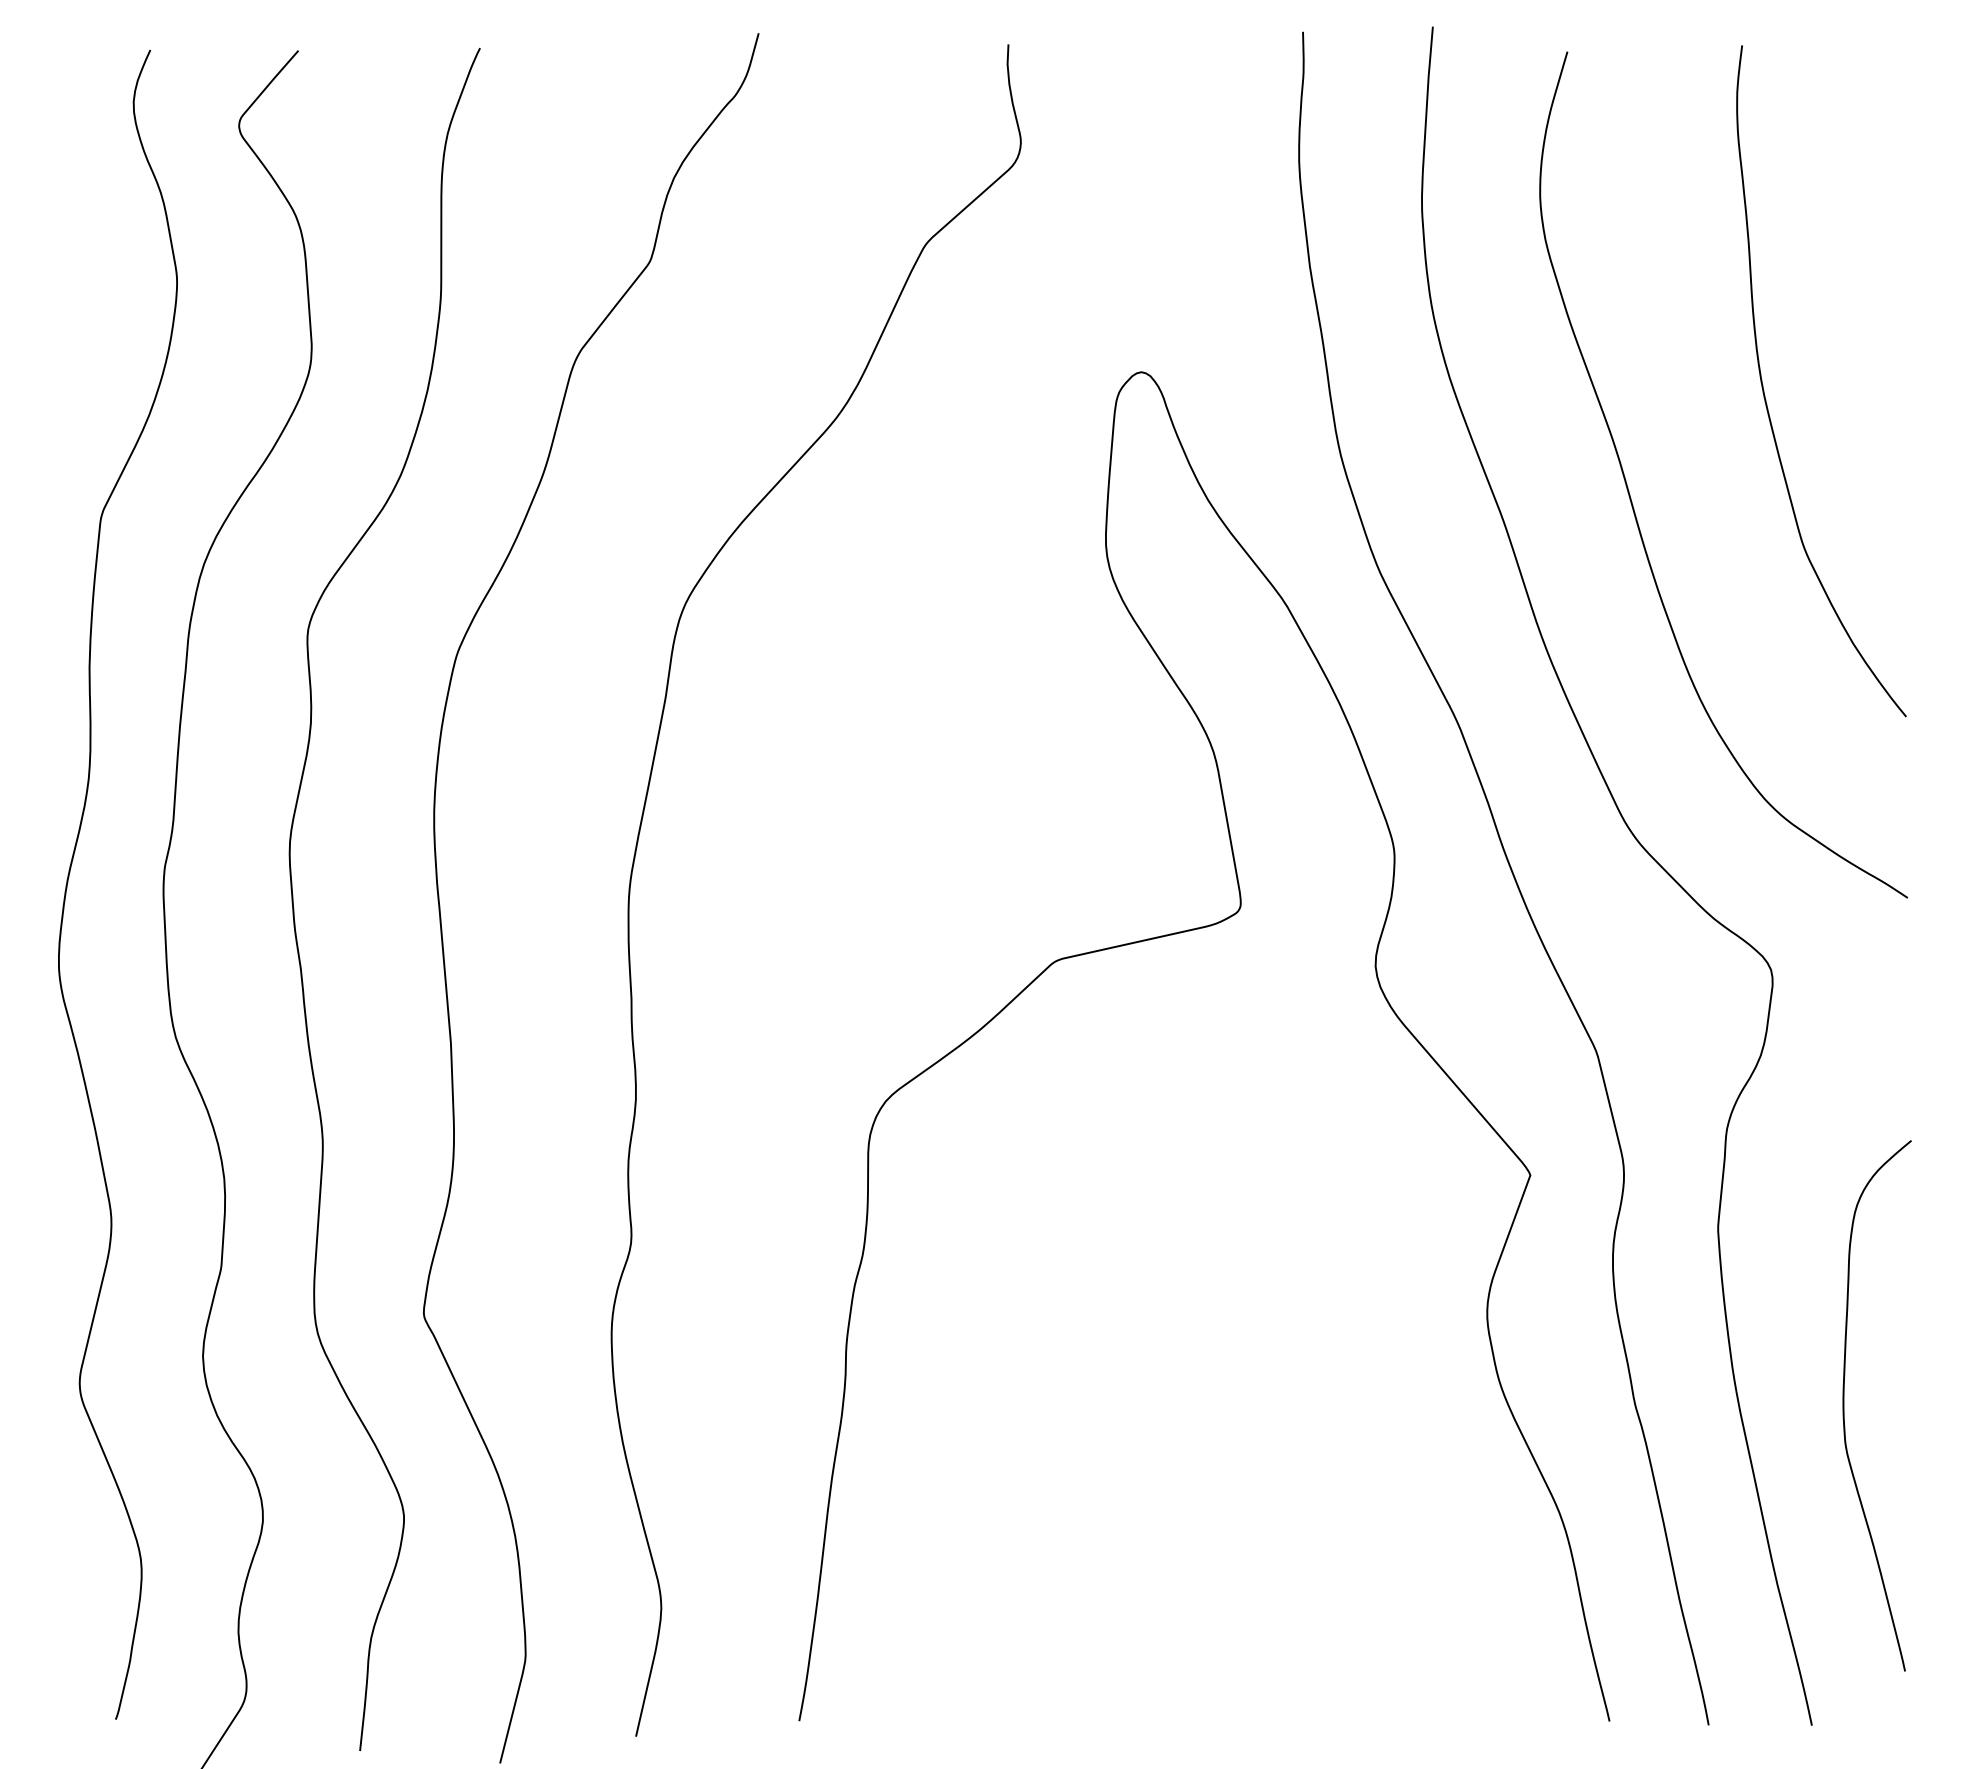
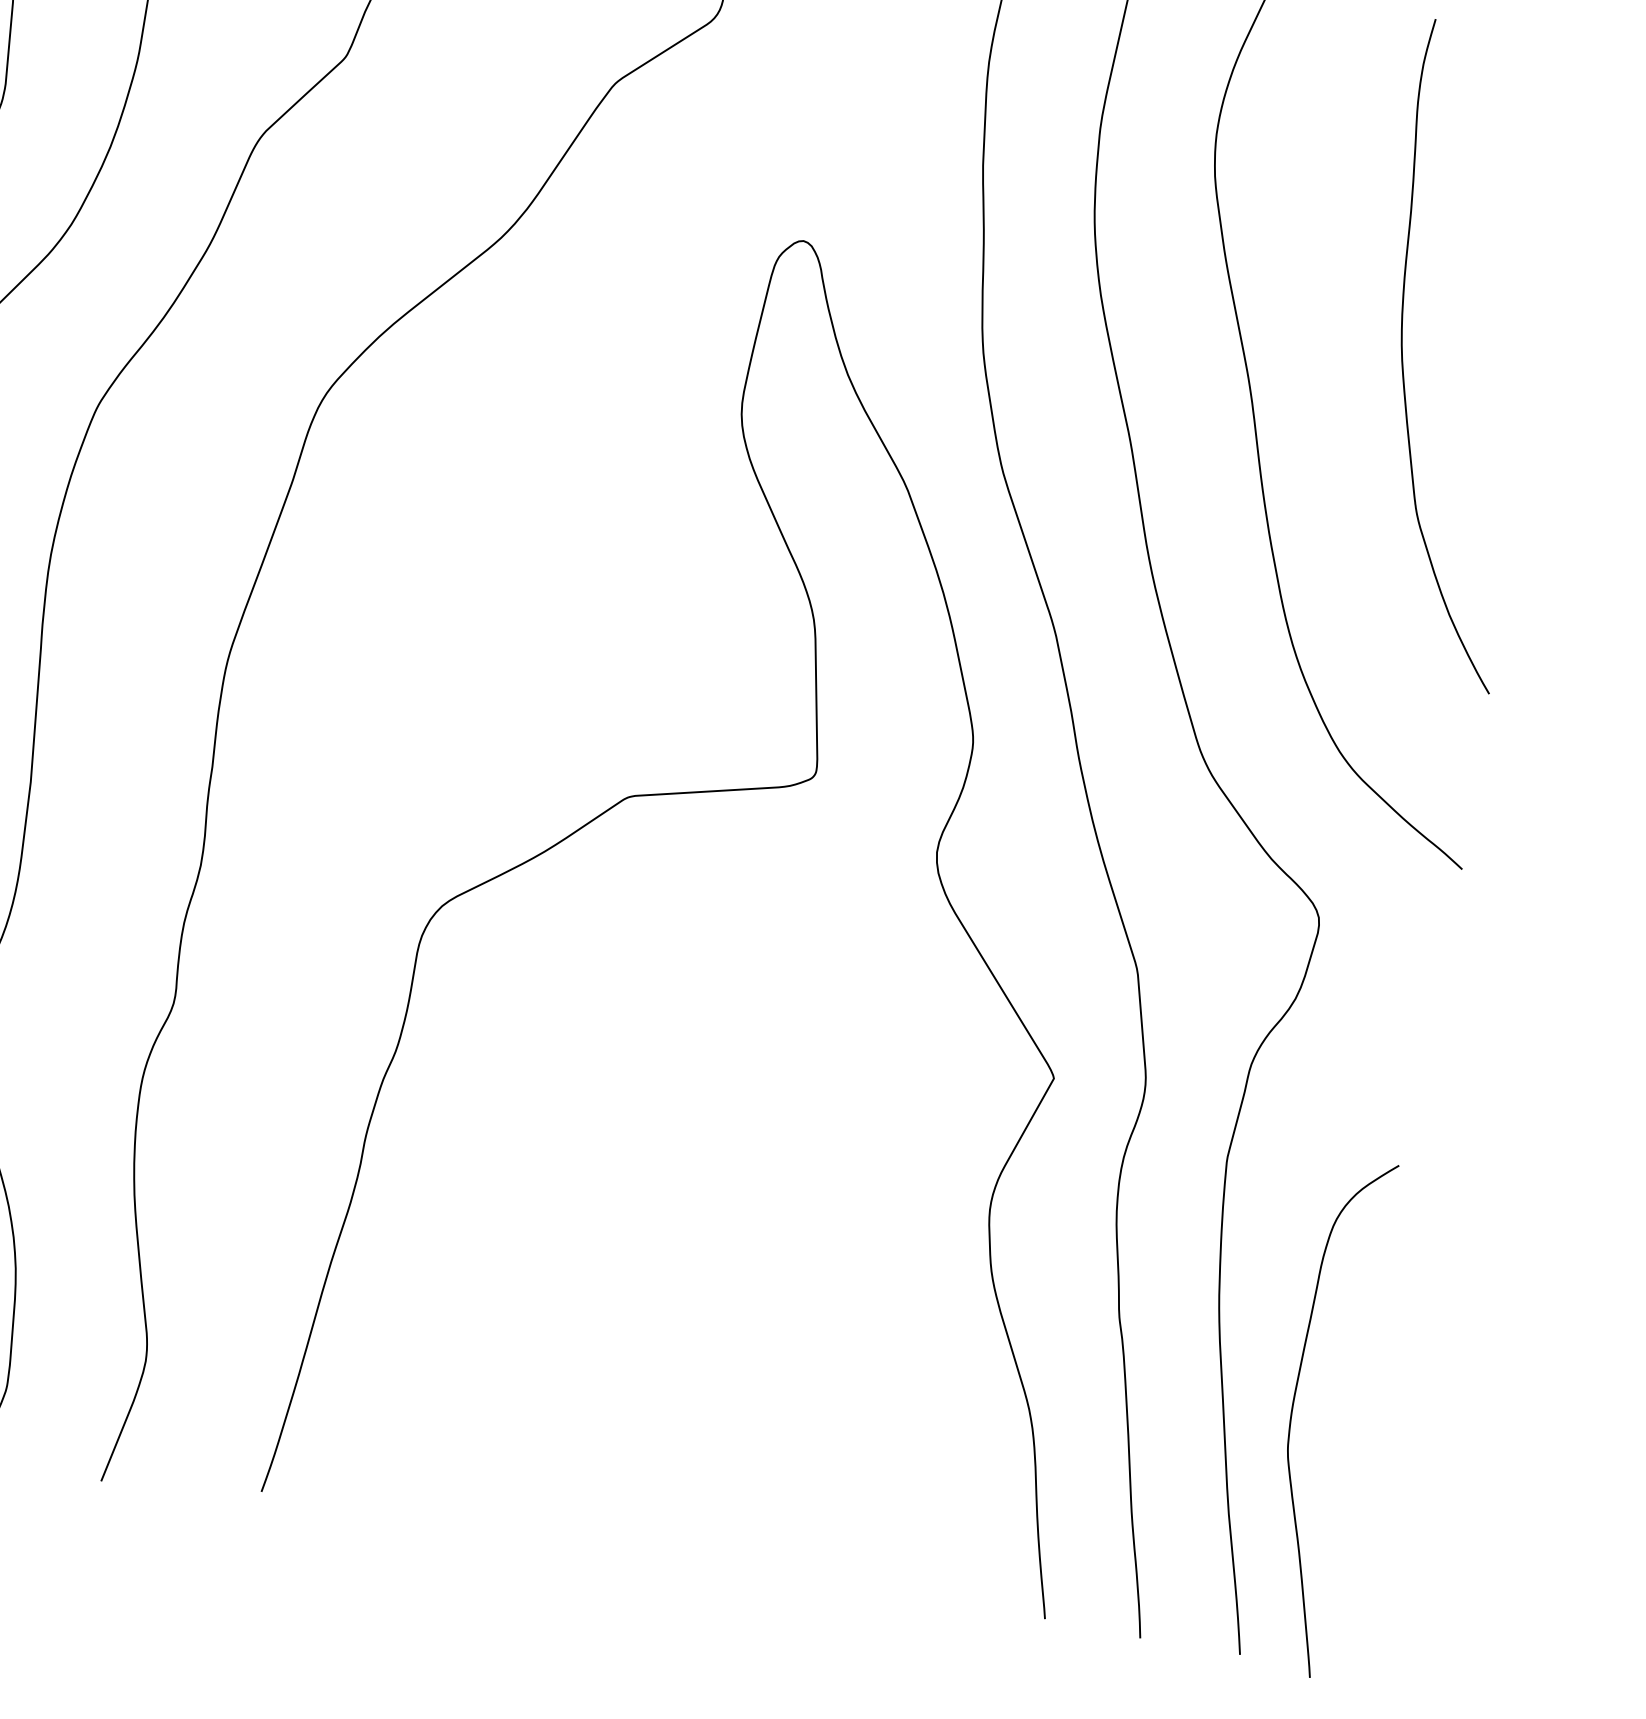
curve: (1844, 1405) -> (1292, 1411), moved

